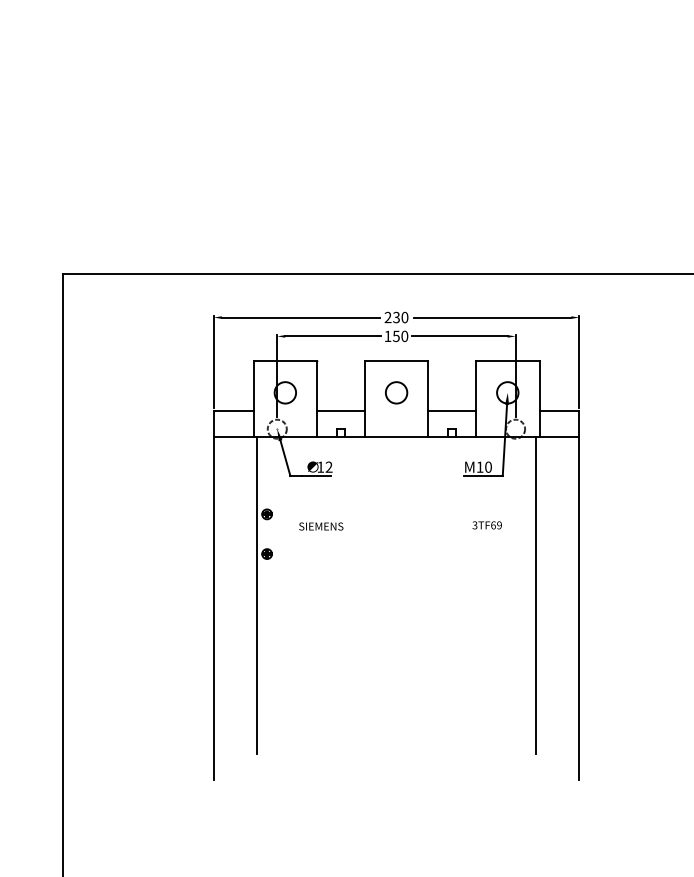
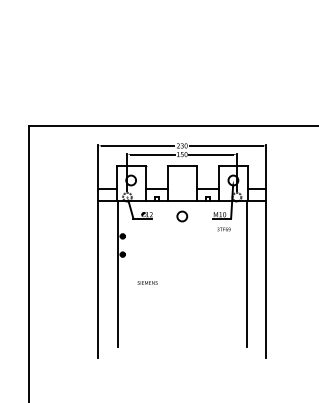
circle: (397, 392) -> (182, 216), moved
text: (320, 525) -> (147, 282), moved
text: (486, 525) -> (223, 229), moved

